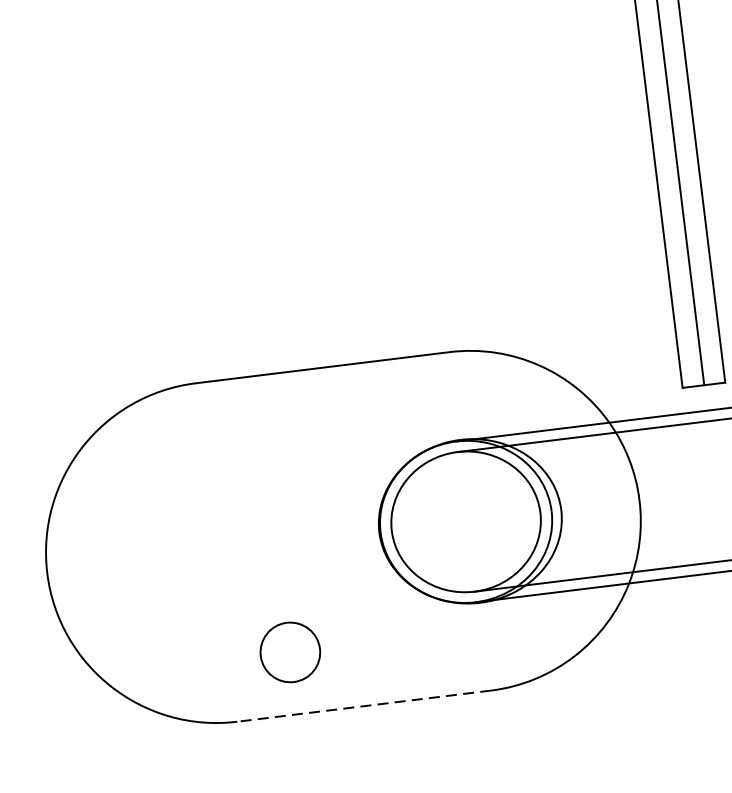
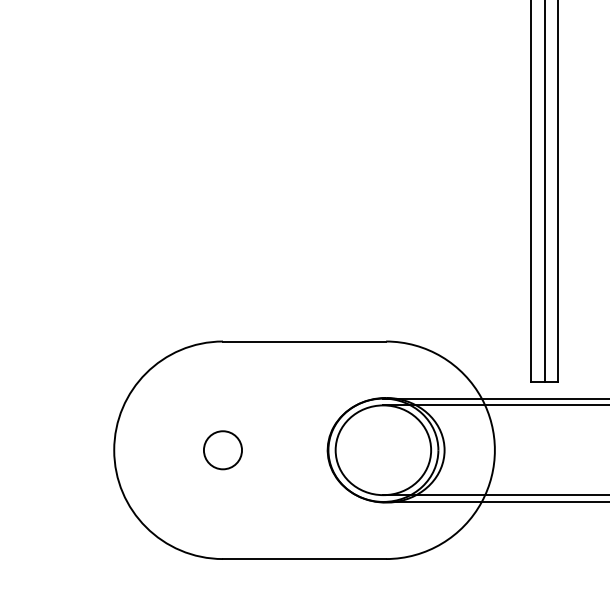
circle: (289, 652) -> (222, 450), moved
line: (364, 706) -> (304, 559), dashed -> solid

